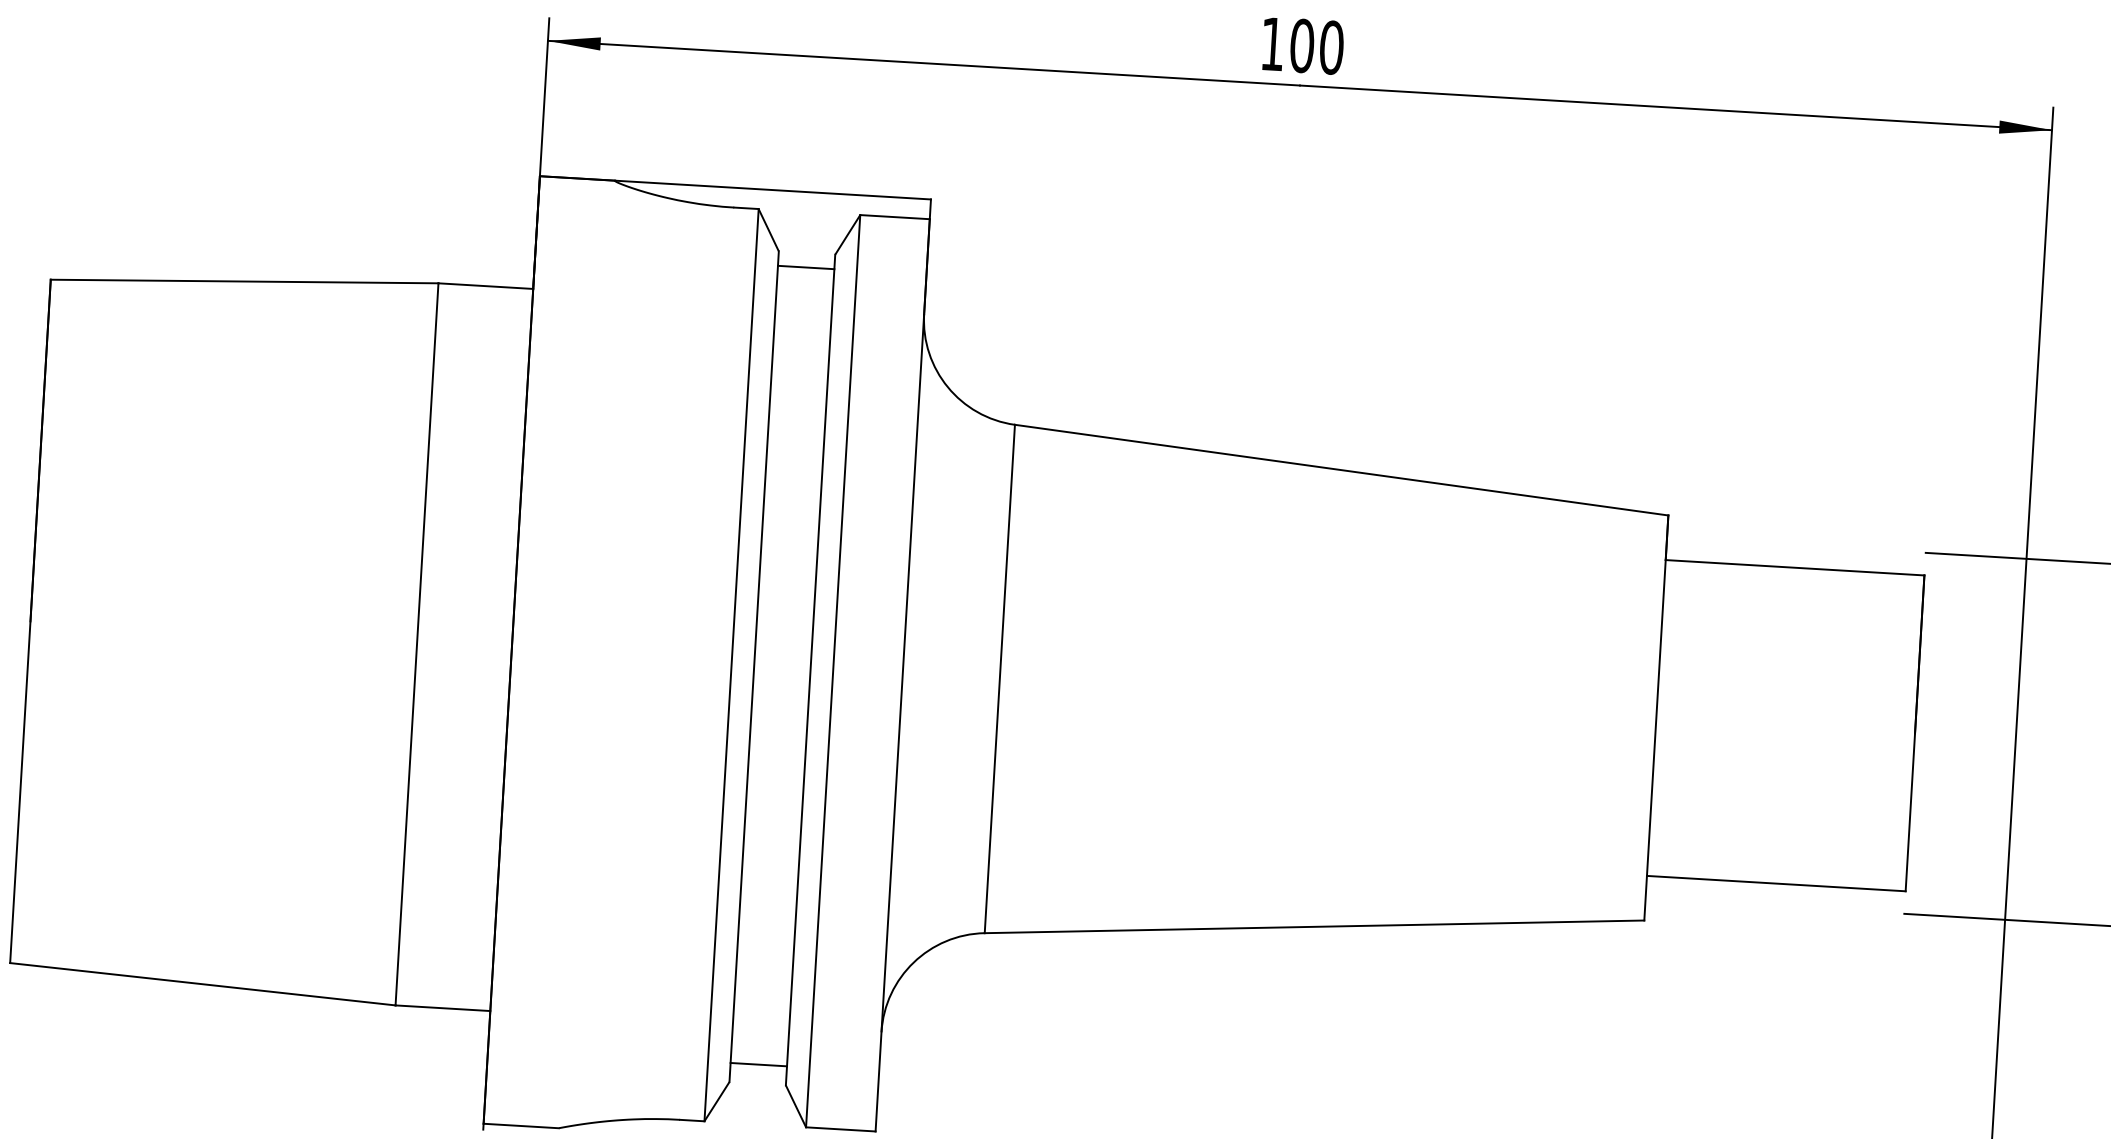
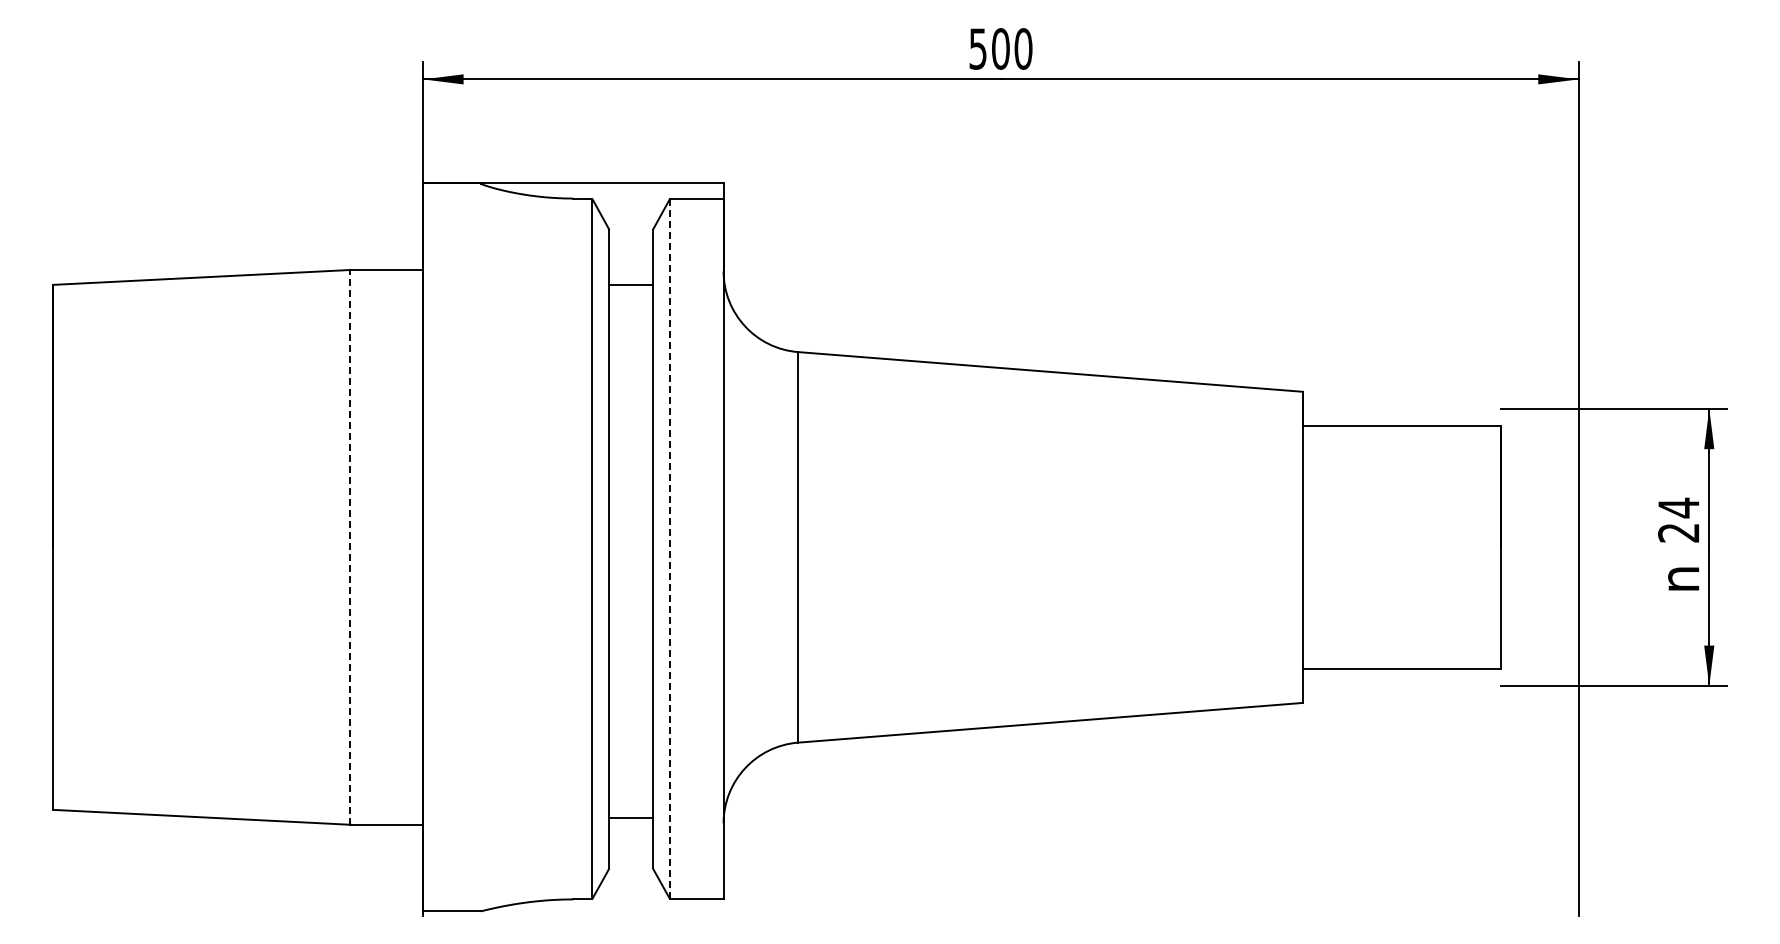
text: (1271, 43) -> (977, 48), 100 -> 500
line: (805, 267) -> (630, 285), moved
line: (417, 643) -> (350, 546), solid -> dashed
line: (833, 671) -> (670, 549), solid -> dashed
line: (757, 1064) -> (630, 817), moved

